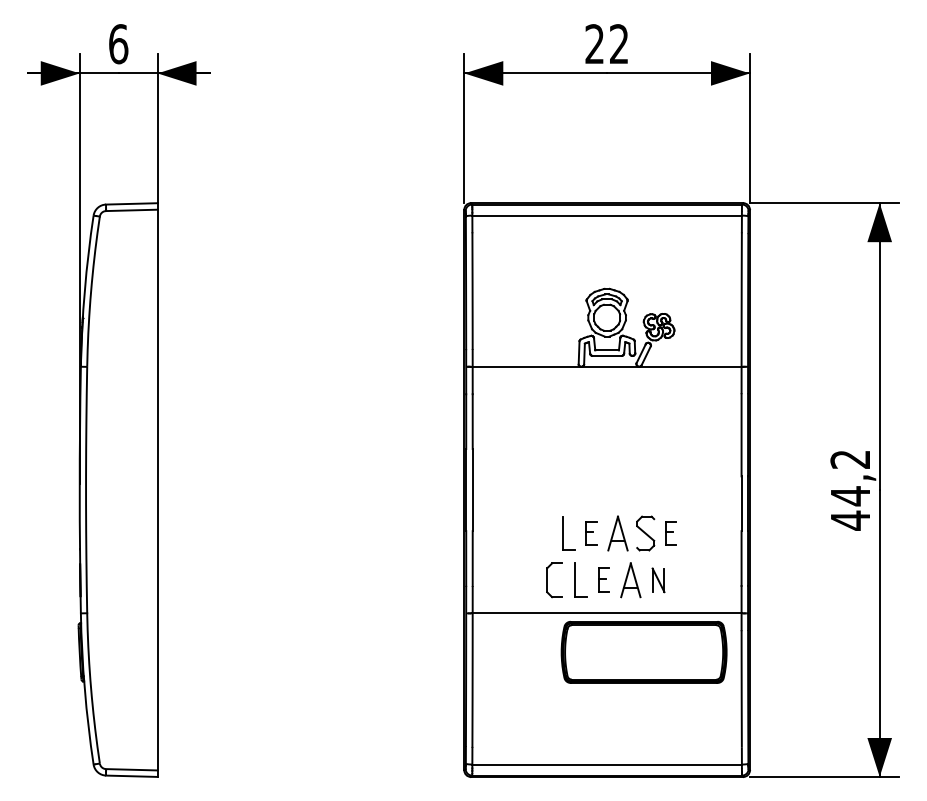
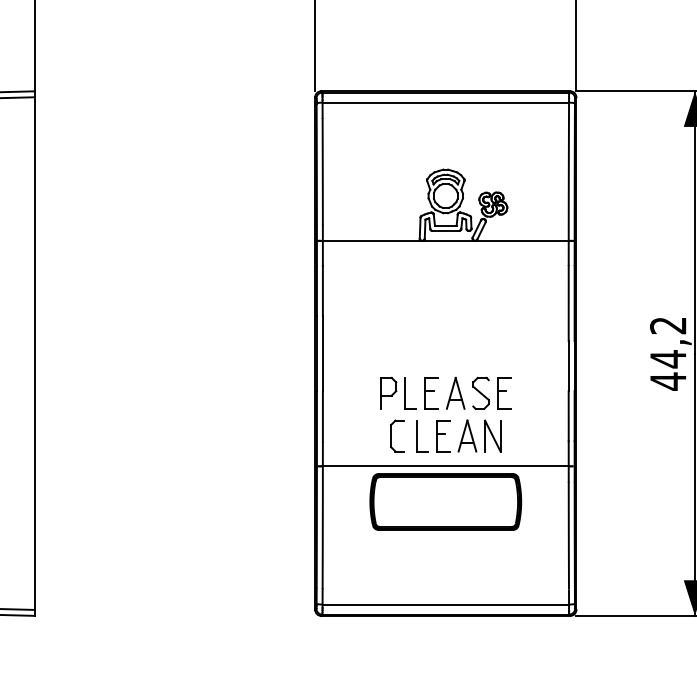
part: (544, 532) -> (388, 392), added
part: (591, 533) -> (431, 393), size x1.43
part: (670, 533) -> (503, 393), size x1.43
part: (604, 579) -> (443, 435), size x1.43
part: (658, 580) -> (492, 436), size x1.43
part: (643, 652) -> (445, 502), moved

